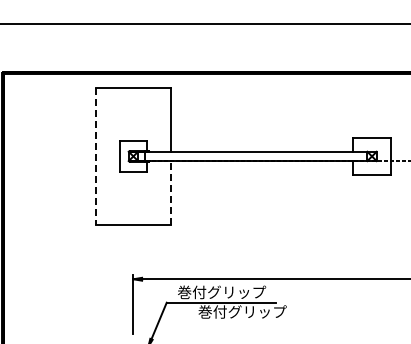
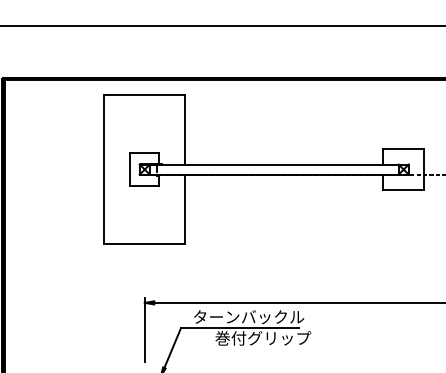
line: (96, 156) -> (104, 169), dashed -> solid
line: (170, 193) -> (185, 209), dashed -> solid
text: (229, 292) -> (249, 317), 巻付グリップ -> ターンバックル

